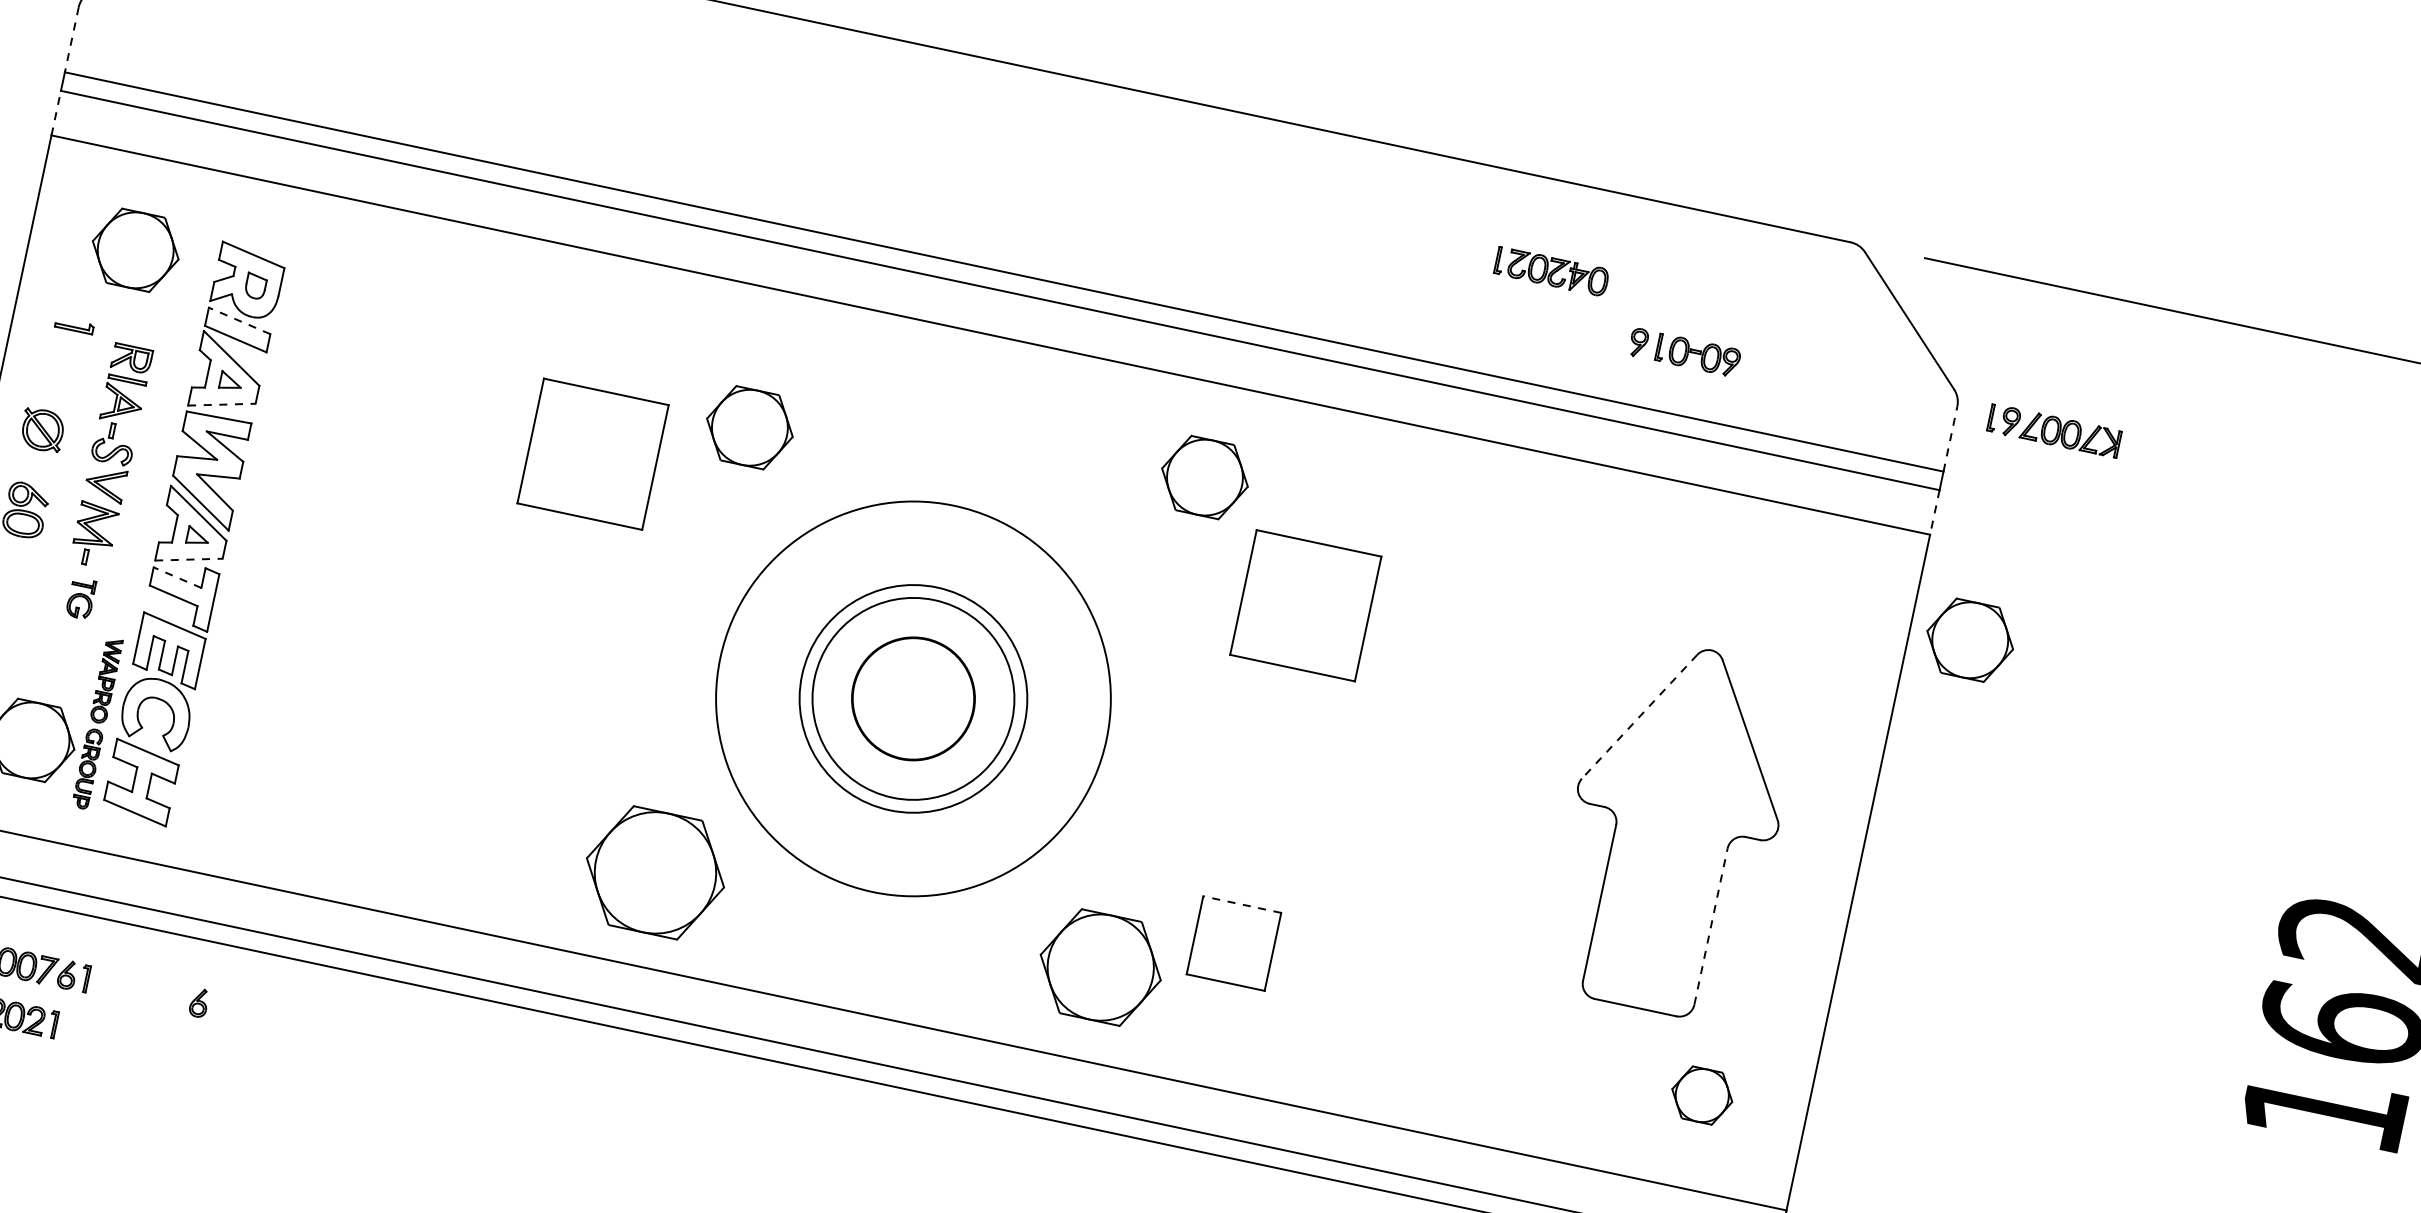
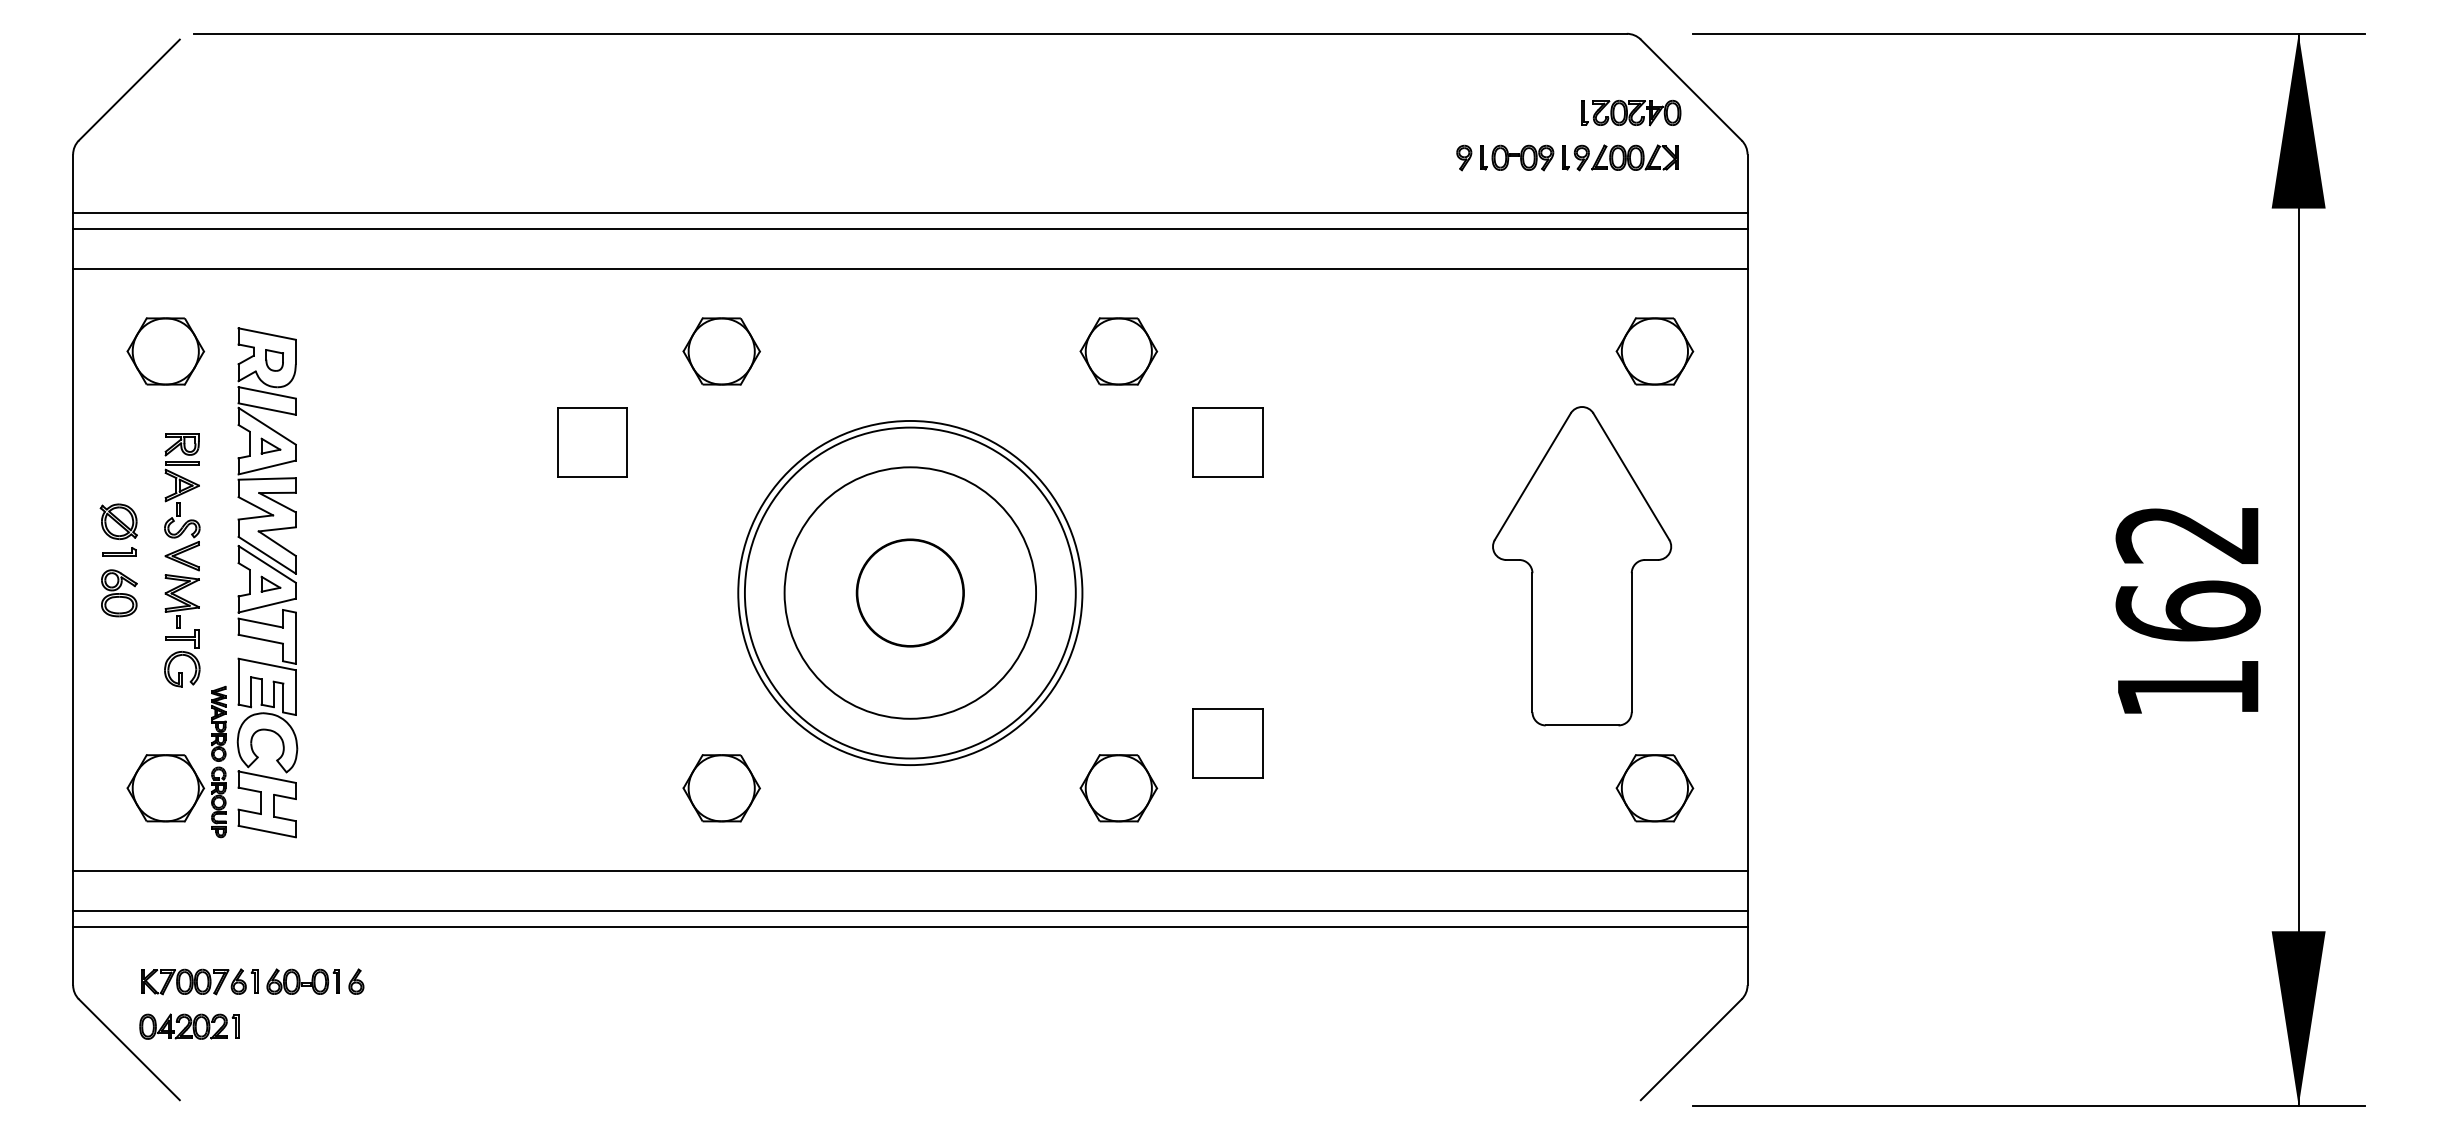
line: (72, 39) -> (73, 183), dashed -> solid
line: (56, 112) -> (73, 248), dashed -> solid
part: (1551, 272) -> (1631, 113), moved
line: (238, 320) -> (266, 392), dashed -> solid
part: (74, 325) -> (119, 551), moved
line: (222, 404) -> (267, 467), dashed -> solid
part: (749, 427) -> (721, 351), moved
part: (2054, 430) -> (1620, 157), moved
line: (1950, 439) -> (1747, 183), dashed -> solid
part: (592, 454) -> (592, 442), size x0.62
line: (1934, 511) -> (1747, 248), dashed -> solid
line: (189, 559) -> (267, 605), dashed -> solid
line: (177, 578) -> (260, 623), dashed -> solid
part: (81, 598) -> (182, 658), size x1.67
part: (1305, 605) -> (1227, 442), size x0.62
part: (1969, 640) -> (1654, 351), moved
circle: (912, 698) -> (909, 592), size x1.67
circle: (913, 698) -> (910, 592), size x1.43
line: (1639, 716) -> (1532, 476), dashed -> solid
part: (654, 873) -> (721, 788), size x0.62
line: (1242, 904) -> (1228, 708), dashed -> solid
line: (1710, 926) -> (1631, 642), dashed -> solid
part: (1100, 967) -> (1118, 788), size x0.71
part: (138, 989) -> (302, 981), added
part: (1701, 1095) -> (1654, 788), size x1.43

